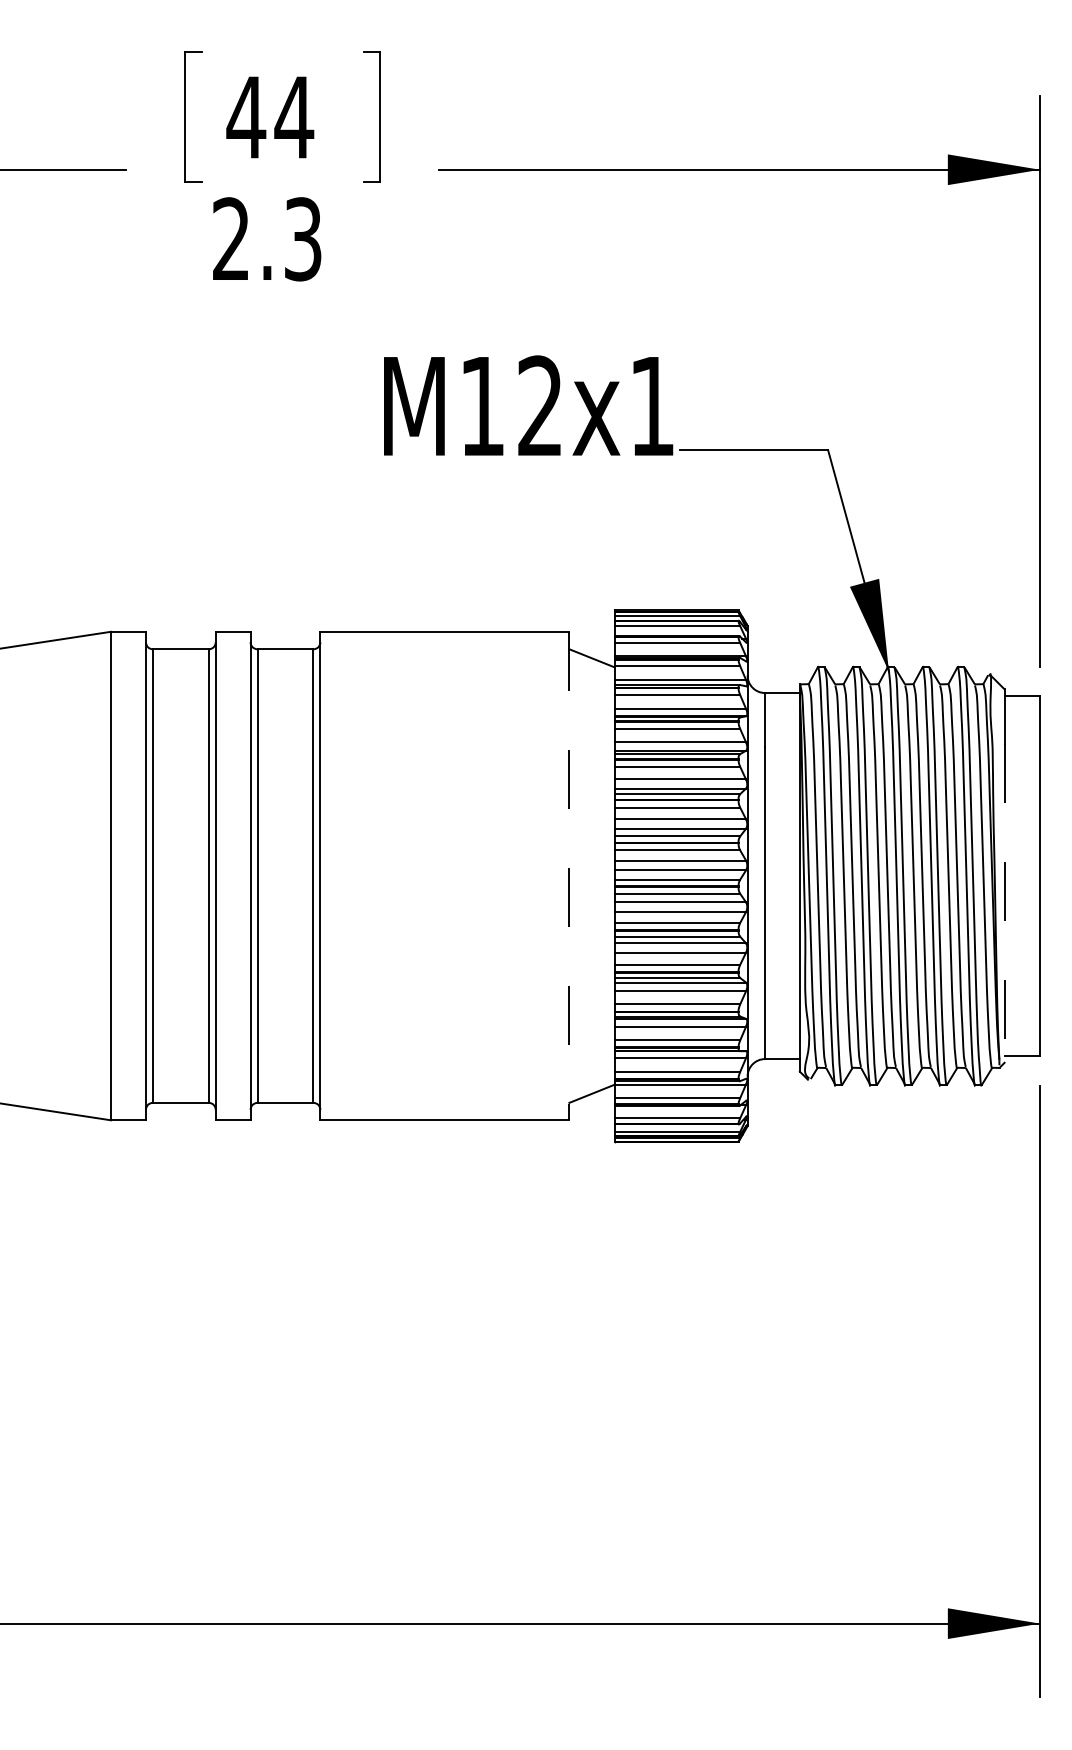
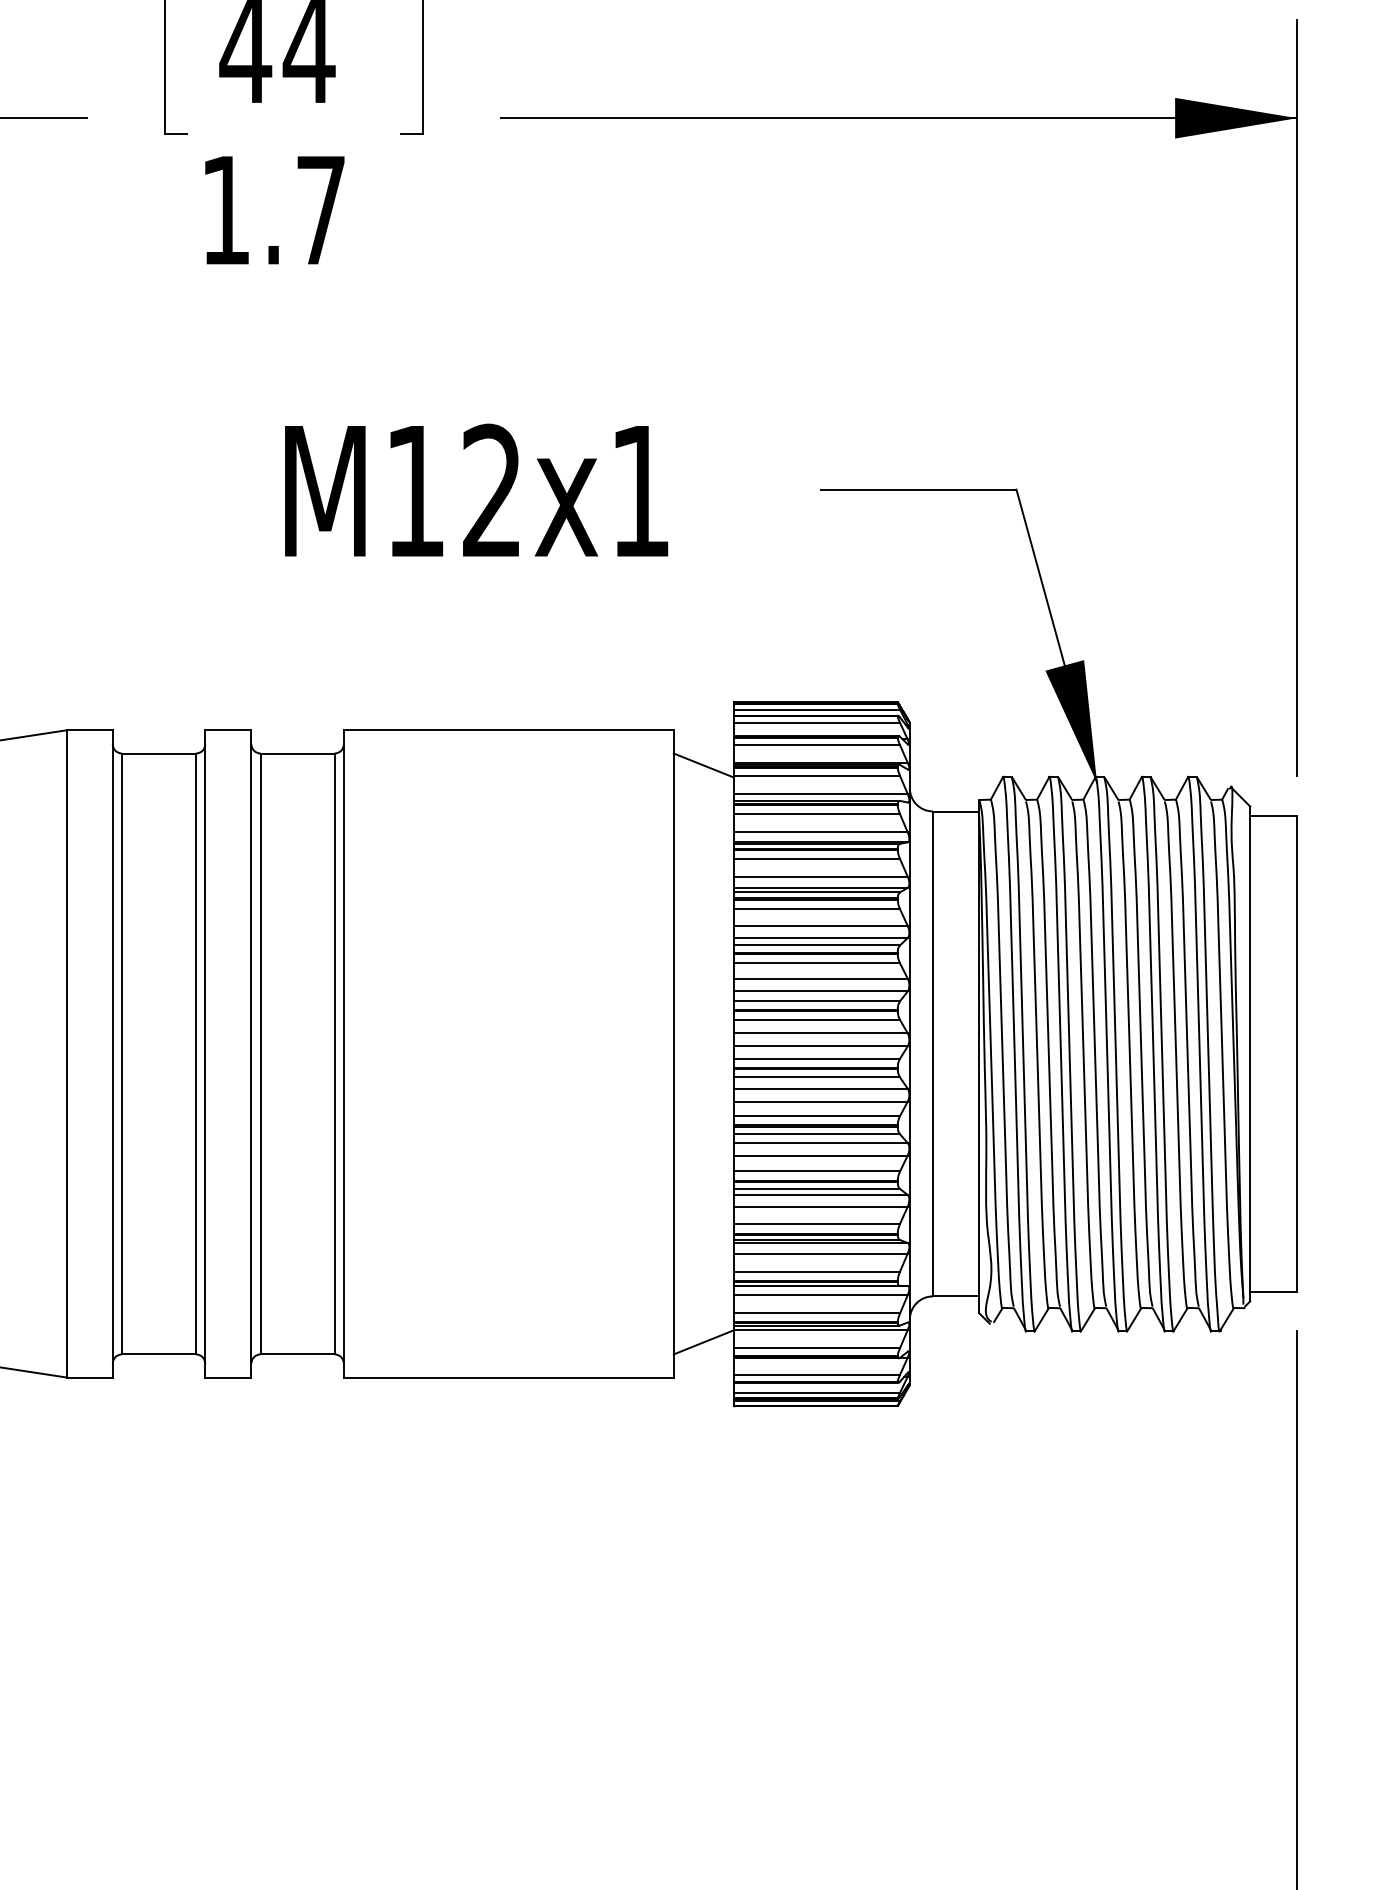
text: (267, 239) -> (273, 210), 2.3 -> 1.7
text: (528, 405) -> (476, 490), moved
line: (569, 876) -> (673, 1054), dashed -> solid
line: (1004, 903) -> (1250, 1090), dashed -> solid

